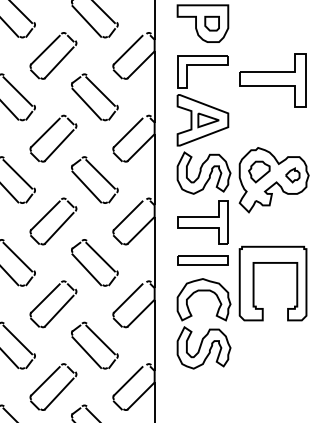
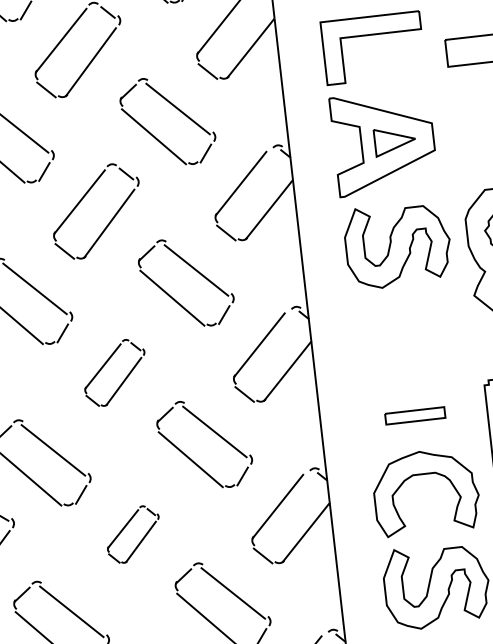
part: (53, 221) -> (115, 372), size x0.7
part: (202, 222) -> (405, 341), removed
part: (202, 260) -> (414, 415), size x0.6
part: (53, 304) -> (133, 534), size x0.6

